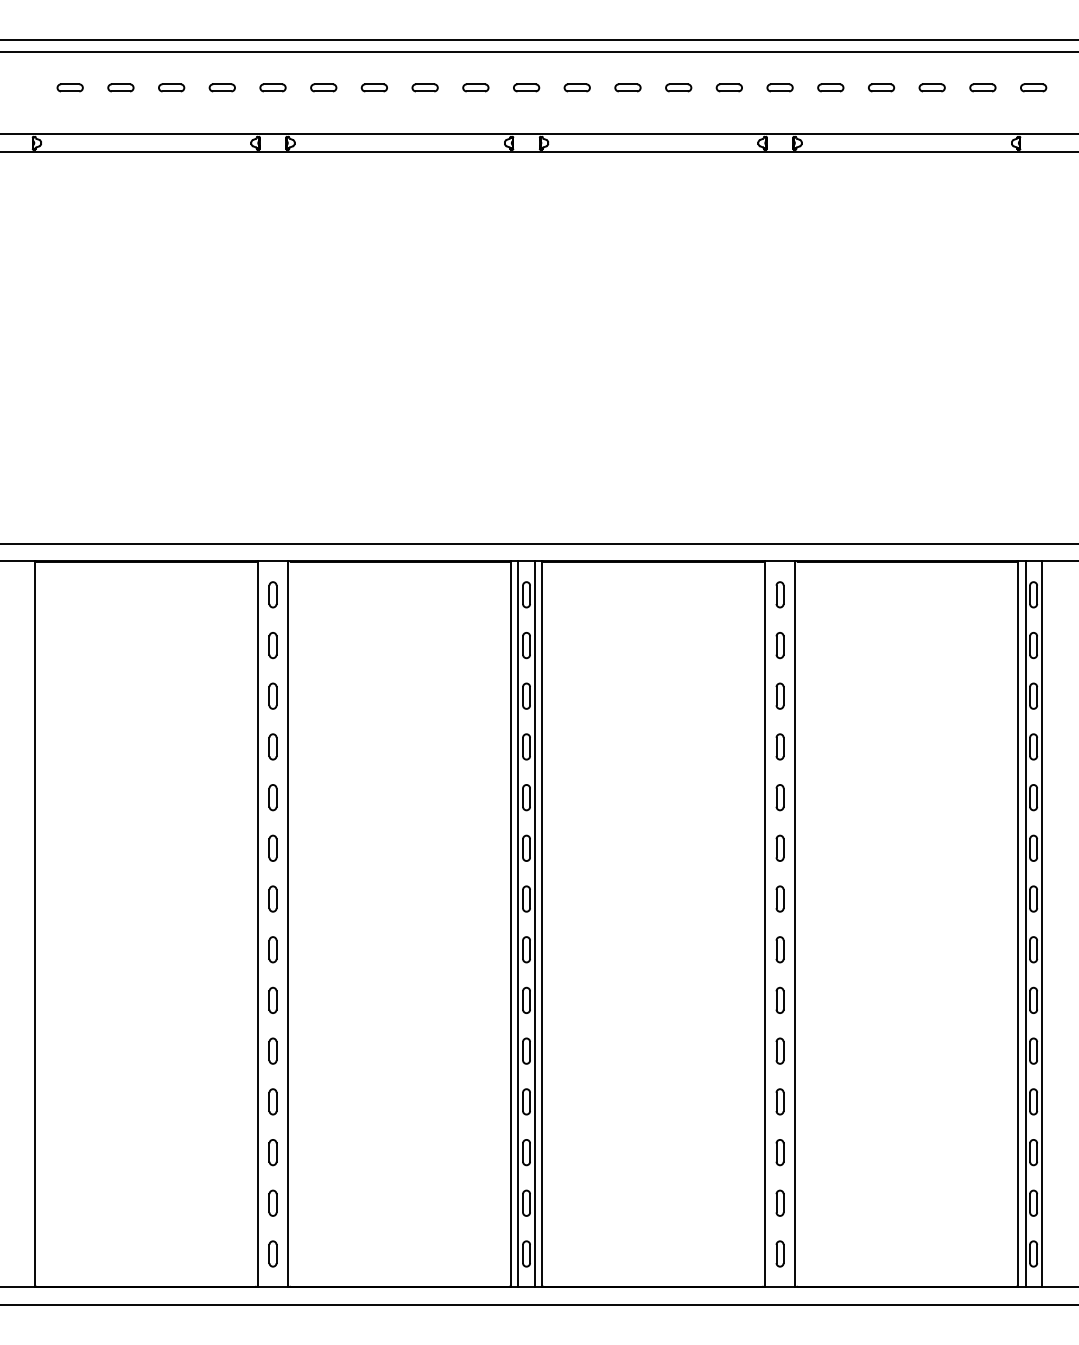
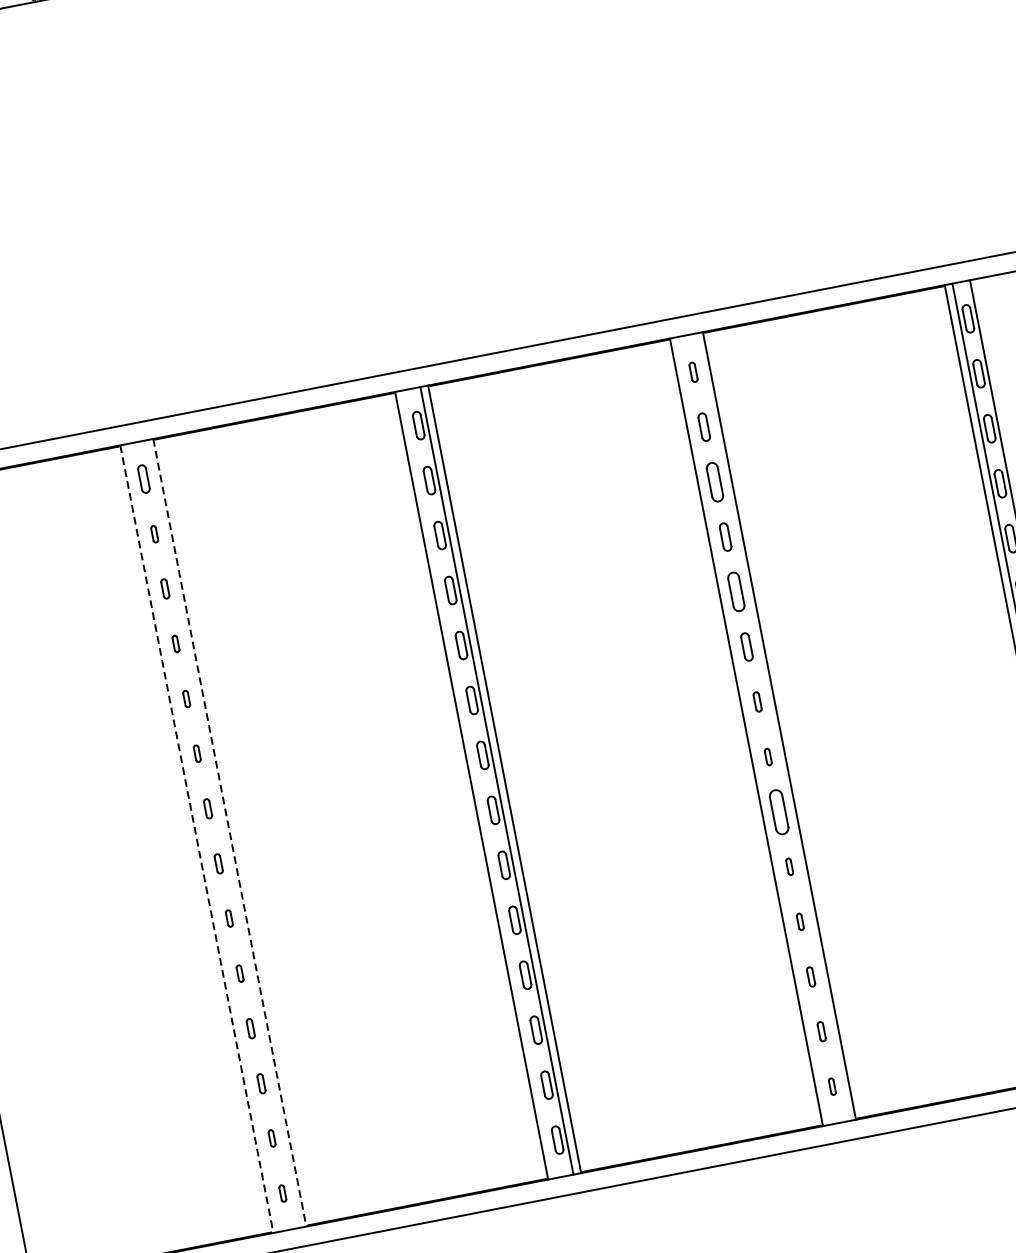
part: (779, 594) -> (692, 372), size x0.7
part: (272, 645) -> (154, 534), size x0.6
part: (272, 695) -> (164, 588), size x0.7
part: (779, 695) -> (714, 481), size x1.4
part: (272, 746) -> (175, 643), size x0.6
part: (272, 797) -> (186, 698), size x0.6
part: (779, 797) -> (735, 592), size x1.4
part: (272, 847) -> (196, 753), size x0.6
part: (272, 898) -> (207, 808), size x0.7
part: (779, 898) -> (756, 701), size x0.7
line: (518, 923) -> (479, 783), removed
line: (257, 924) -> (196, 839), solid -> dashed
line: (288, 924) -> (230, 833), solid -> dashed
part: (272, 949) -> (218, 863), size x0.7
part: (779, 949) -> (767, 756), size x0.6
part: (272, 999) -> (228, 917), size x0.6
part: (779, 999) -> (778, 811), size x1.6
part: (272, 1050) -> (239, 973), size x0.6
part: (779, 1050) -> (788, 866), size x0.6
part: (272, 1101) -> (250, 1028), size x0.7
part: (779, 1101) -> (799, 921), size x0.6
part: (272, 1152) -> (260, 1083), size x0.7
part: (779, 1152) -> (810, 976), size x0.7
part: (272, 1202) -> (271, 1137), size x0.6
part: (779, 1202) -> (820, 1031), size x0.7
part: (272, 1253) -> (282, 1193), size x0.6
part: (779, 1253) -> (831, 1086), size x0.6

